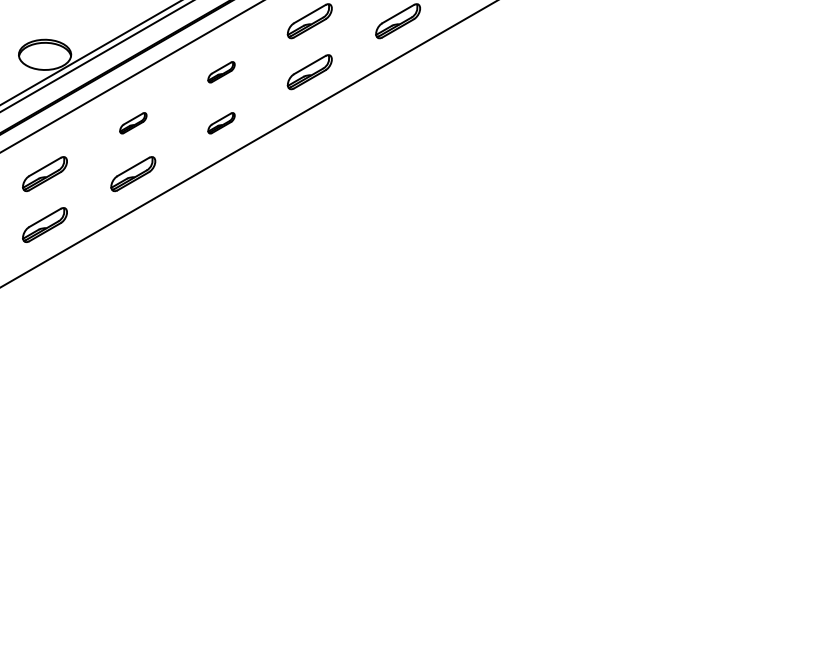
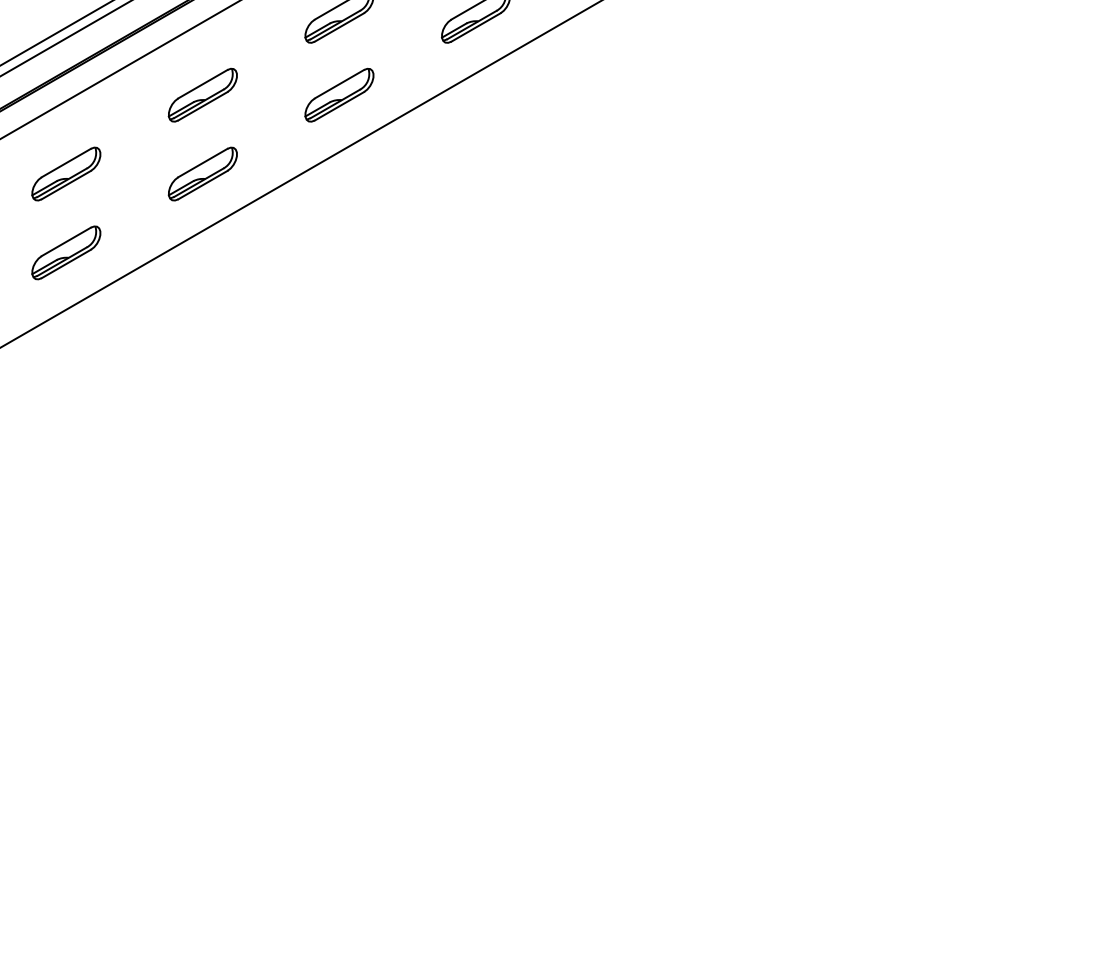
part: (221, 72) -> (202, 95), size x1.67
part: (133, 123) -> (66, 174), size x1.67
part: (221, 123) -> (202, 174), size x1.67

